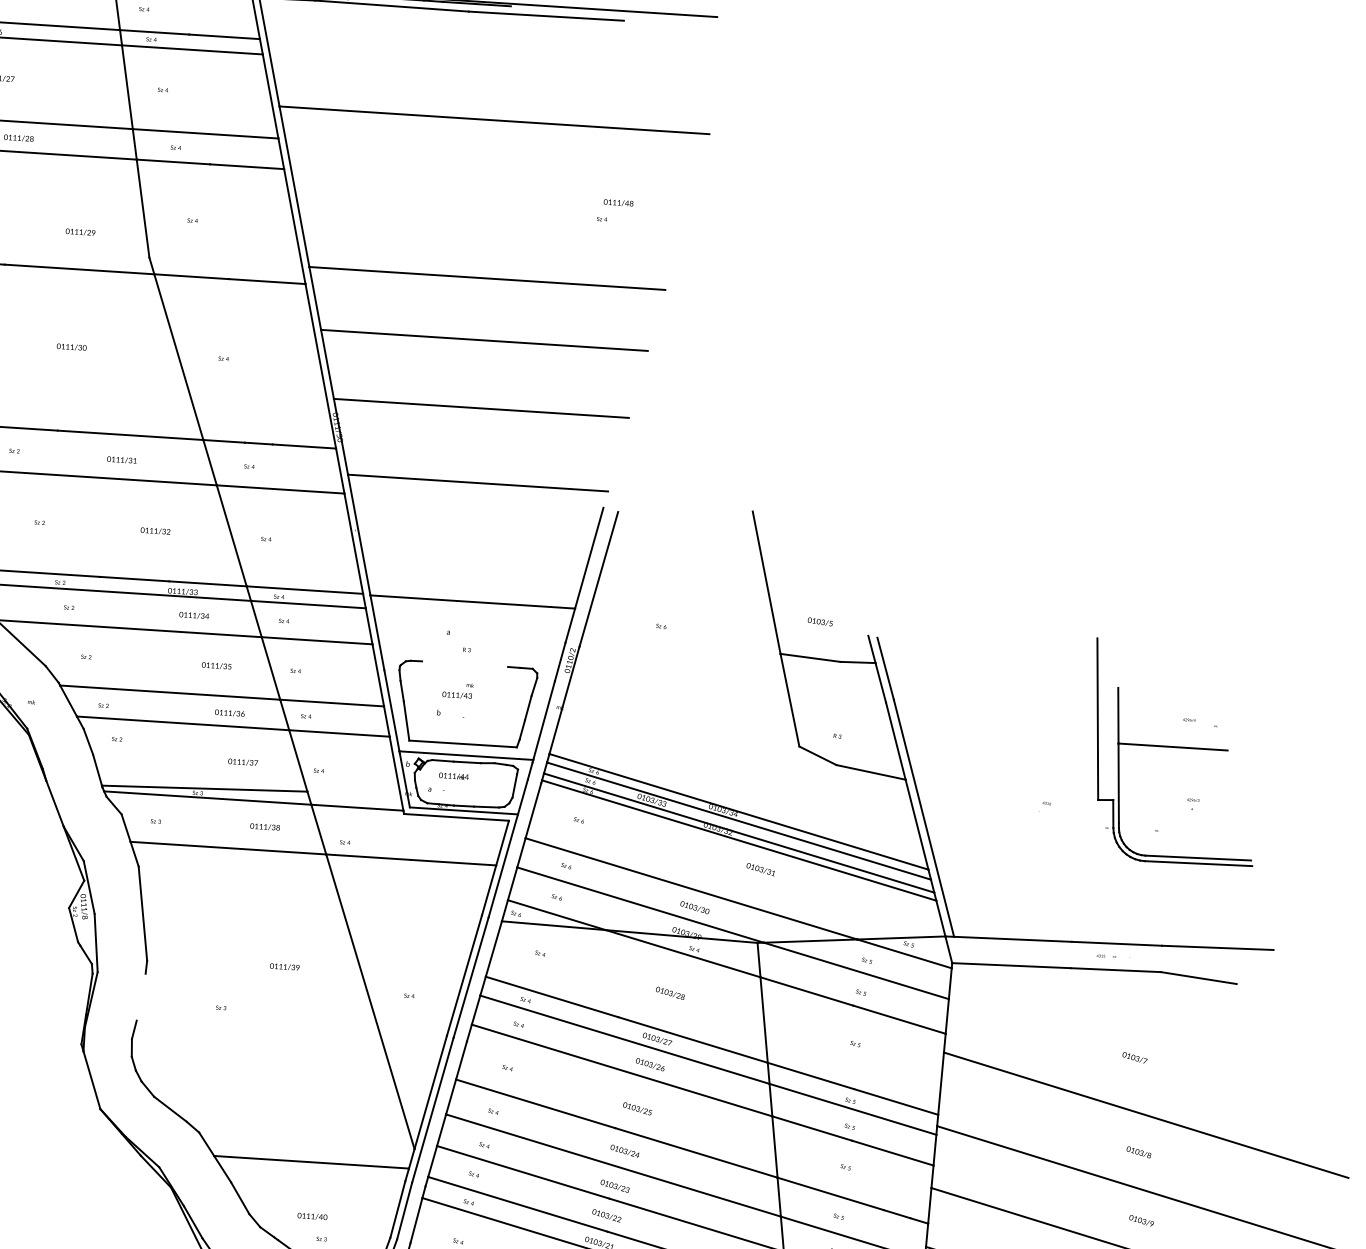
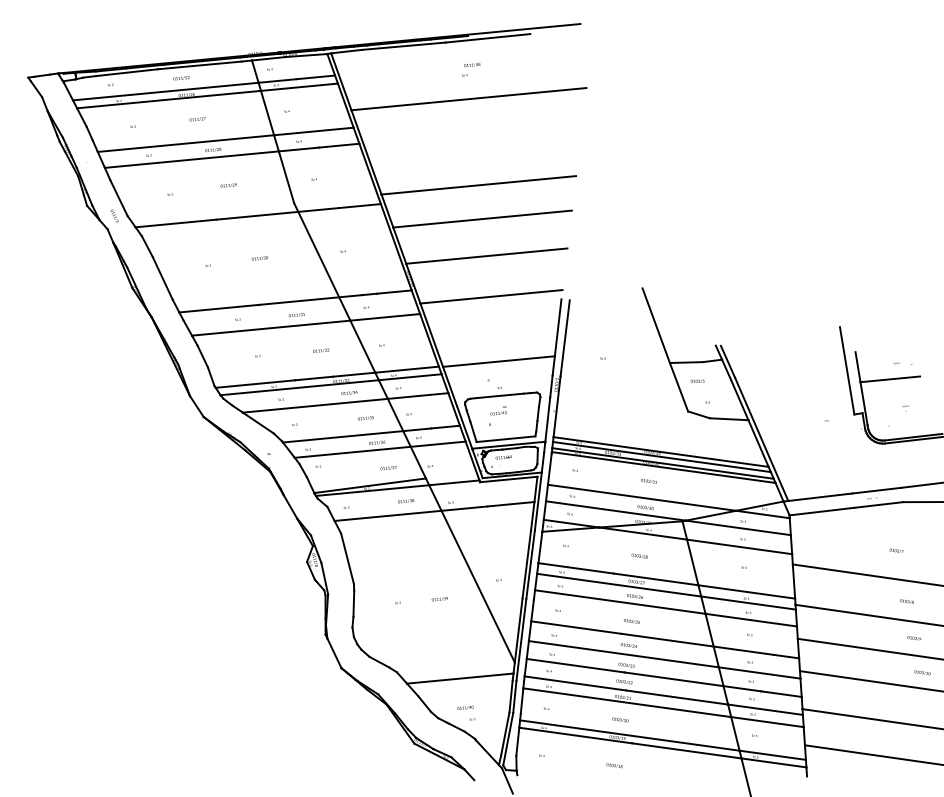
text: (615, 210) -> (471, 69), moved
text: (80, 232) -> (228, 185), moved
text: (820, 620) -> (697, 380), moved
line: (463, 663) -> (499, 395), added
text: (760, 869) -> (648, 481), moved
text: (284, 967) -> (439, 599), moved
line: (140, 997) -> (353, 604), added

